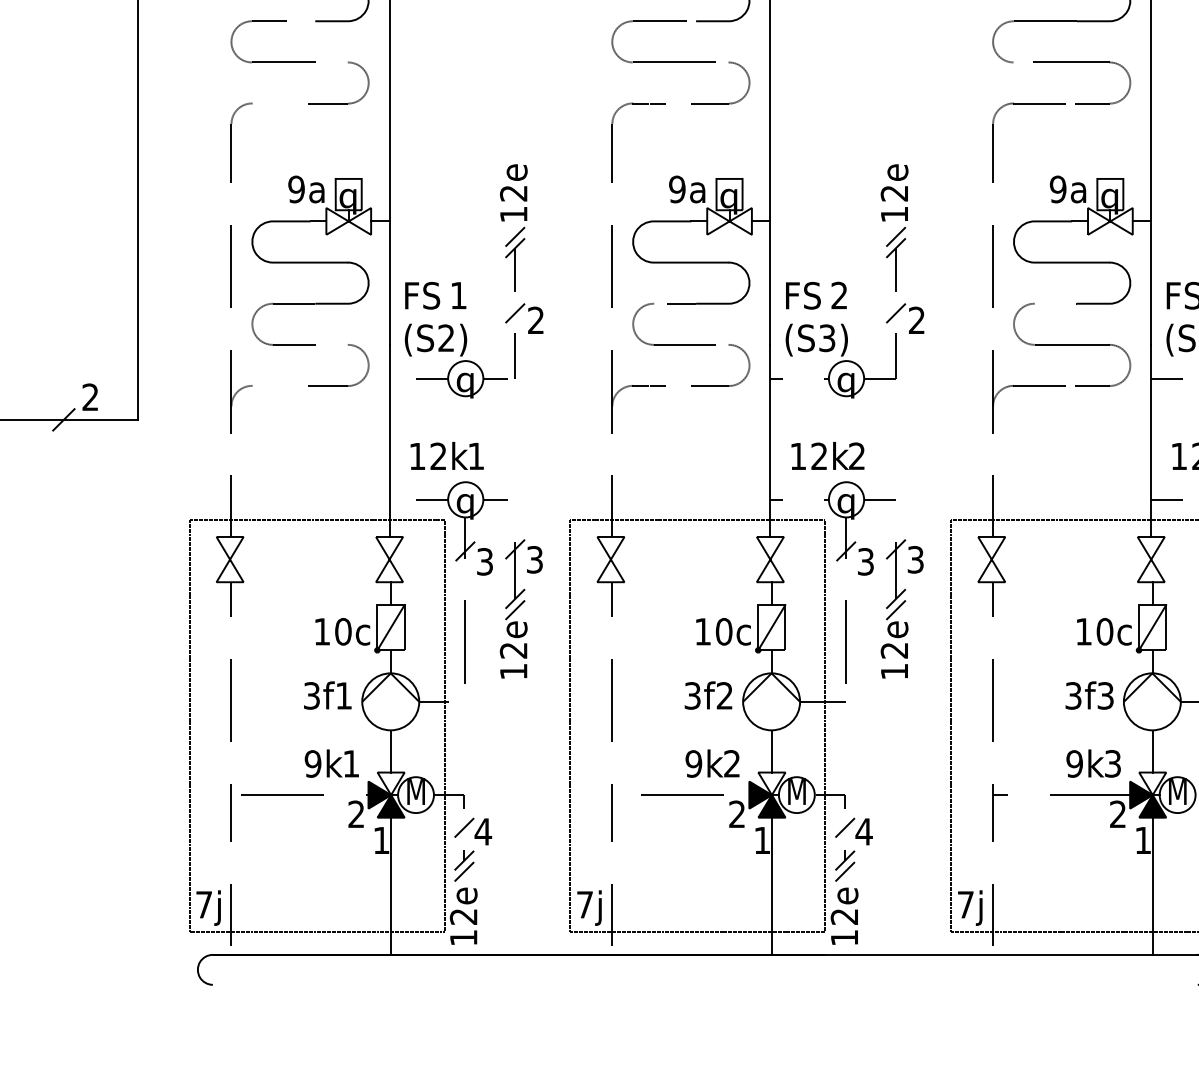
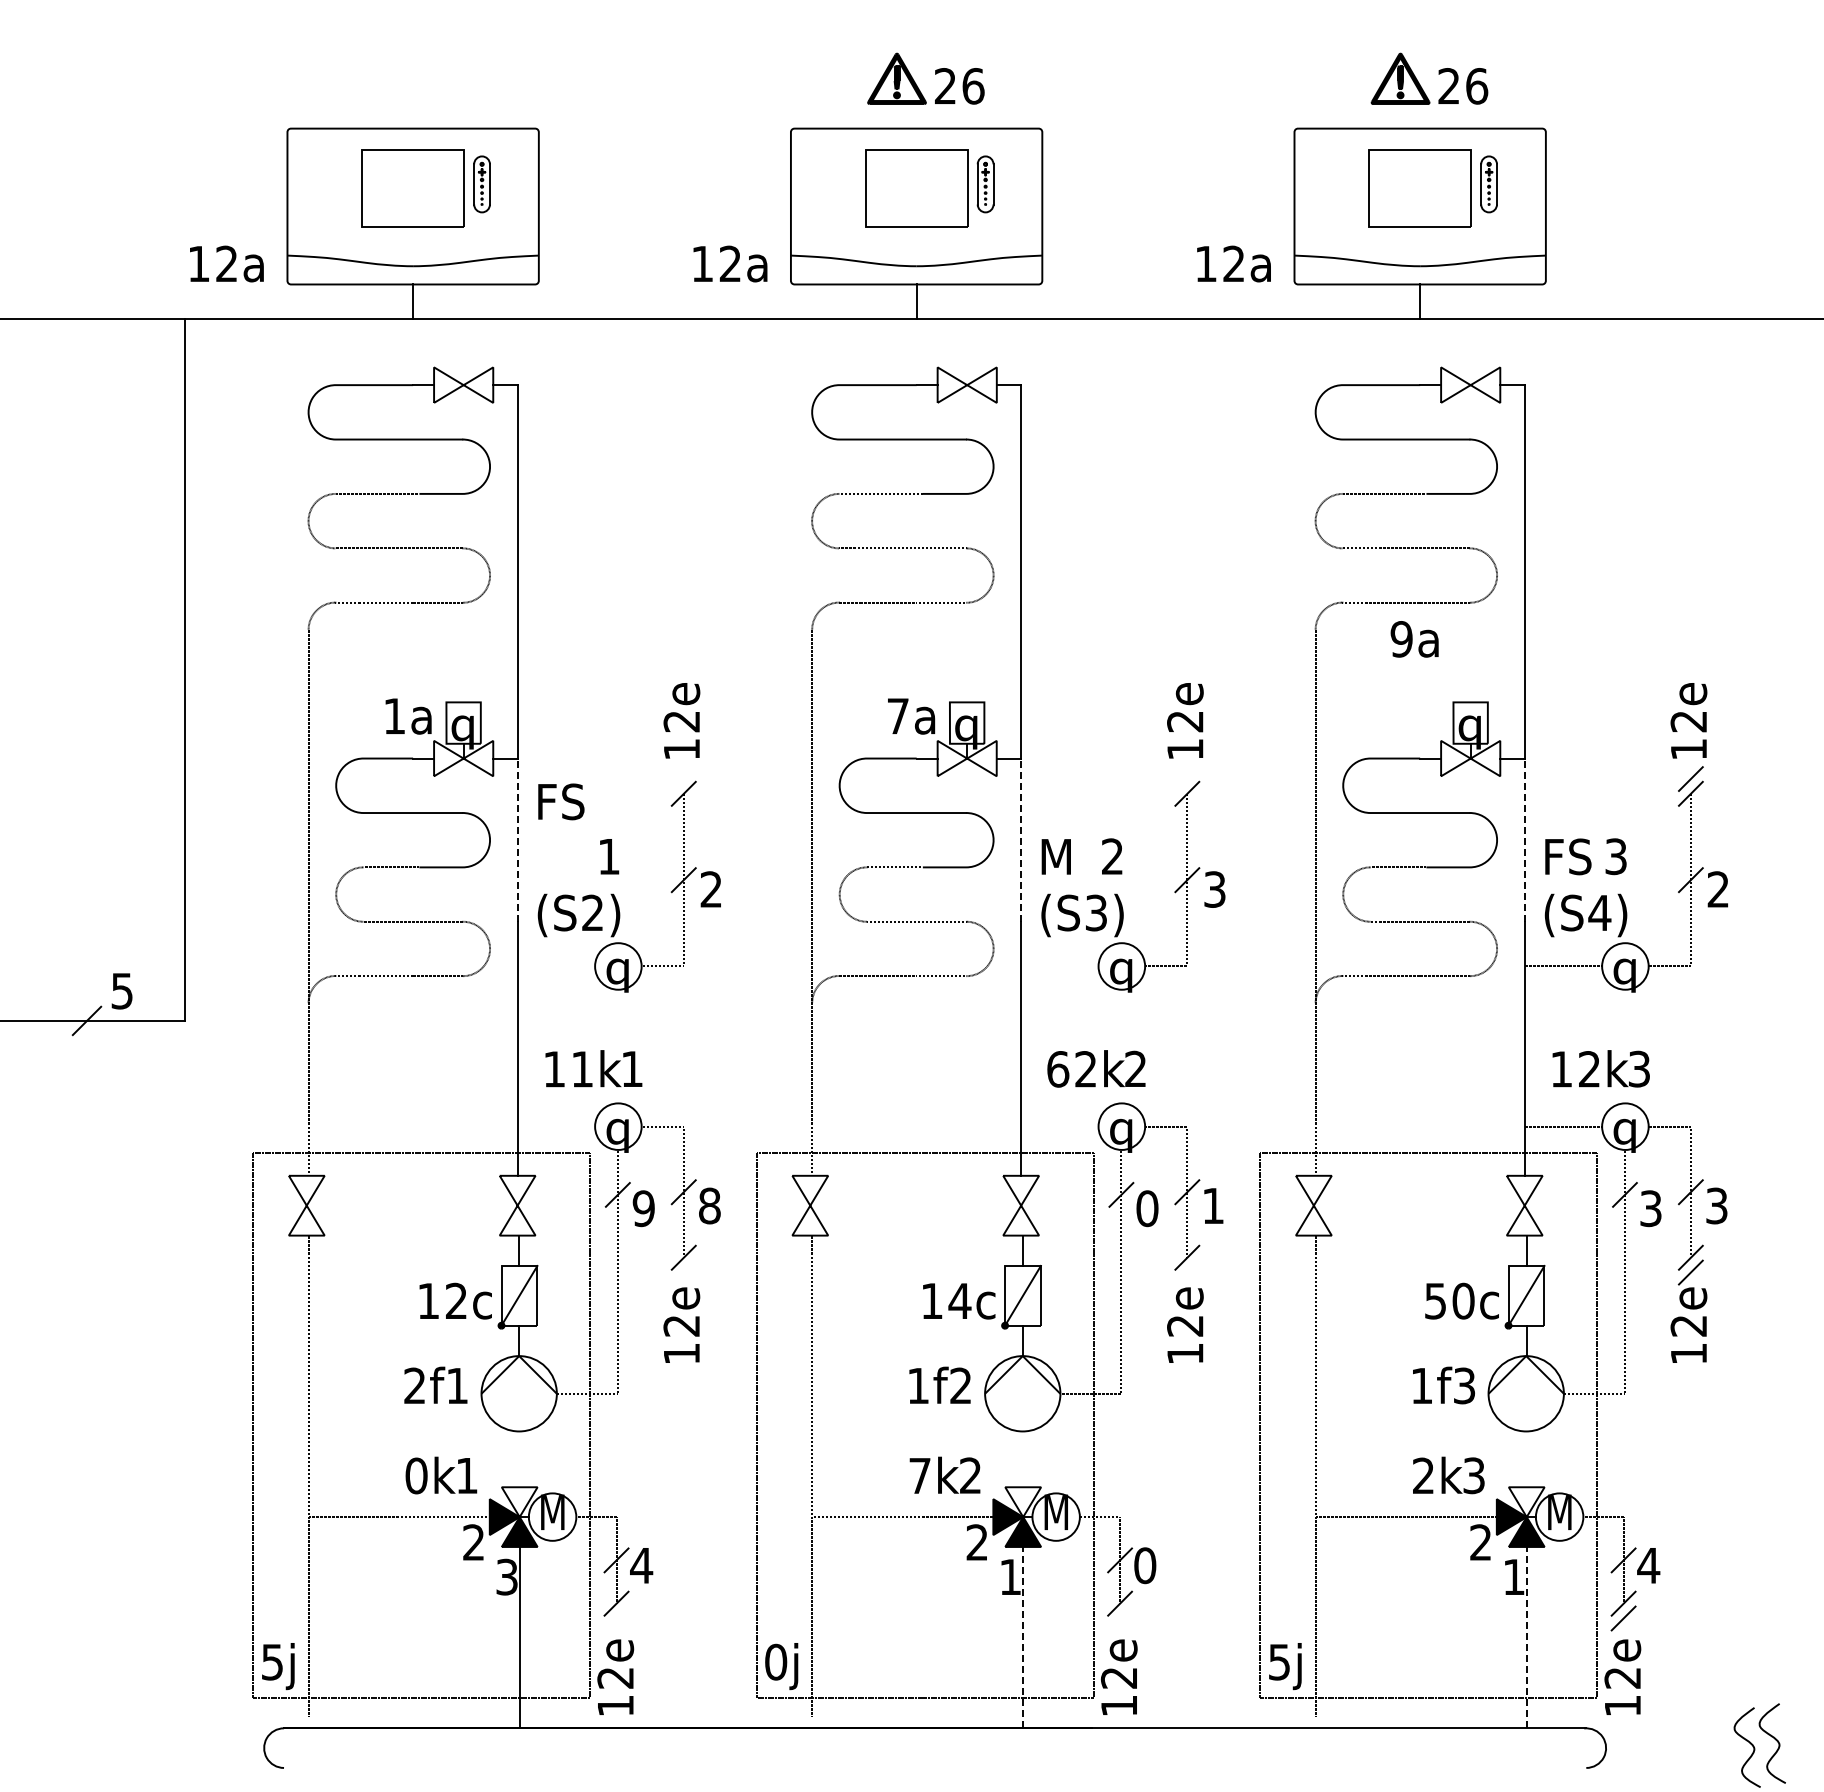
text: (296, 189) -> (394, 716), 9a -> 1a
text: (677, 189) -> (898, 716), 9a -> 7a
text: (1067, 189) -> (1414, 639), moved
line: (515, 236) -> (683, 778), removed
line: (896, 236) -> (1187, 778), removed
line: (389, 284) -> (517, 841), solid -> dashed
line: (770, 284) -> (1021, 841), solid -> dashed
line: (1151, 284) -> (1524, 841), solid -> dashed
text: (422, 295) -> (561, 801), moved
text: (804, 295) -> (1066, 856), FS -> M
text: (916, 320) -> (1214, 889), 2 -> 3
line: (418, 378) -> (556, 966), removed
line: (799, 378) -> (1059, 966), removed
text: (89, 396) -> (121, 990), 2 -> 5
text: (437, 456) -> (581, 1069), 12k -> 11k
text: (798, 456) -> (1058, 1069), 12k -> 62k
line: (418, 499) -> (556, 1126), removed
line: (799, 499) -> (1059, 1126), removed
text: (534, 559) -> (709, 1205), 3 -> 8
text: (915, 559) -> (1212, 1205), 3 -> 1
text: (484, 561) -> (643, 1208), 3 -> 9
text: (865, 561) -> (1147, 1208), 3 -> 0
line: (515, 610) -> (683, 1272), removed
line: (896, 610) -> (1187, 1272), removed
text: (343, 631) -> (456, 1300), 10c -> 12c
text: (723, 631) -> (959, 1300), 10c -> 14c
text: (1083, 632) -> (1435, 1301), 10c -> 50c
text: (311, 695) -> (414, 1385), 3f -> 2f
text: (692, 695) -> (918, 1385), 3f -> 1f
text: (1073, 695) -> (1421, 1385), 3f -> 1f
line: (390, 751) -> (519, 1459), removed
line: (772, 751) -> (1023, 1459), removed
line: (1152, 751) -> (1526, 1459), removed
text: (313, 763) -> (416, 1475), 9k -> 0k
text: (693, 763) -> (919, 1475), 9k -> 7k
text: (1074, 763) -> (1423, 1475), 9k -> 2k
text: (863, 831) -> (1144, 1565), 4 -> 0
text: (381, 840) -> (506, 1576), 1 -> 3
line: (464, 871) -> (616, 1618), removed
line: (844, 871) -> (1119, 1618), removed
line: (772, 886) -> (1023, 1637), solid -> dashed
line: (1152, 886) -> (1526, 1637), solid -> dashed
text: (585, 904) -> (776, 1661), 7j -> 0j
text: (204, 905) -> (272, 1662), 7j -> 5j
text: (965, 905) -> (1279, 1662), 7j -> 5j

